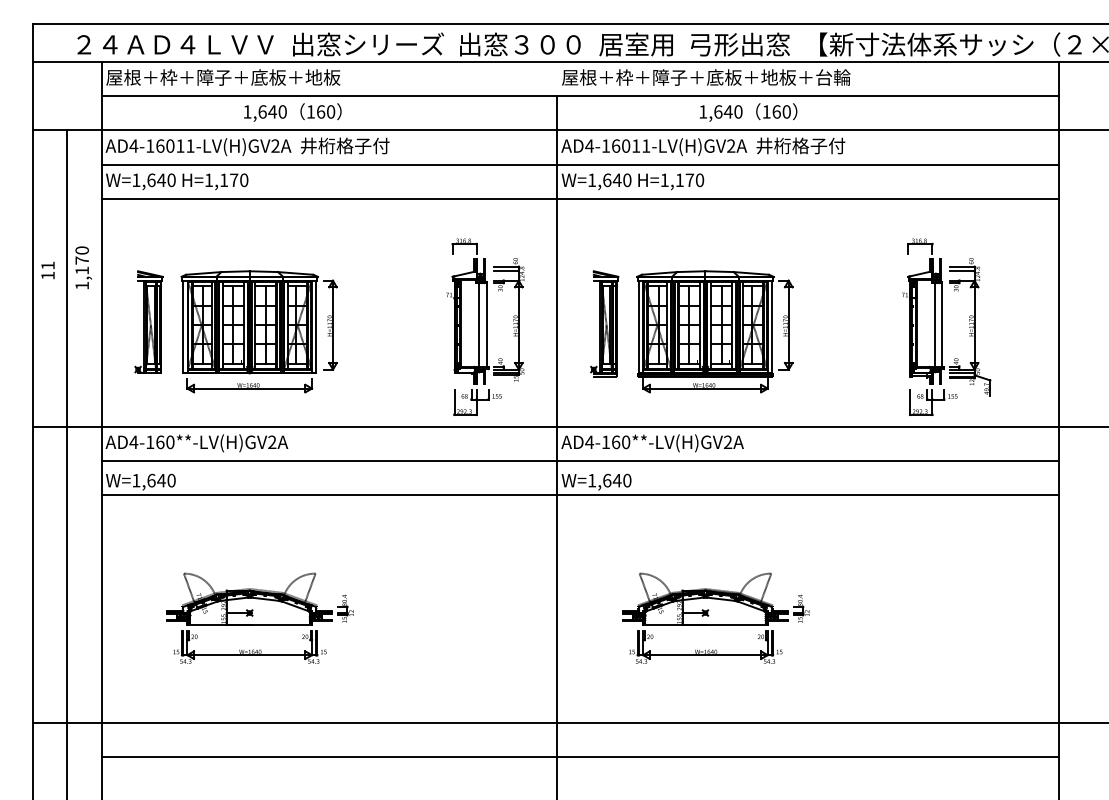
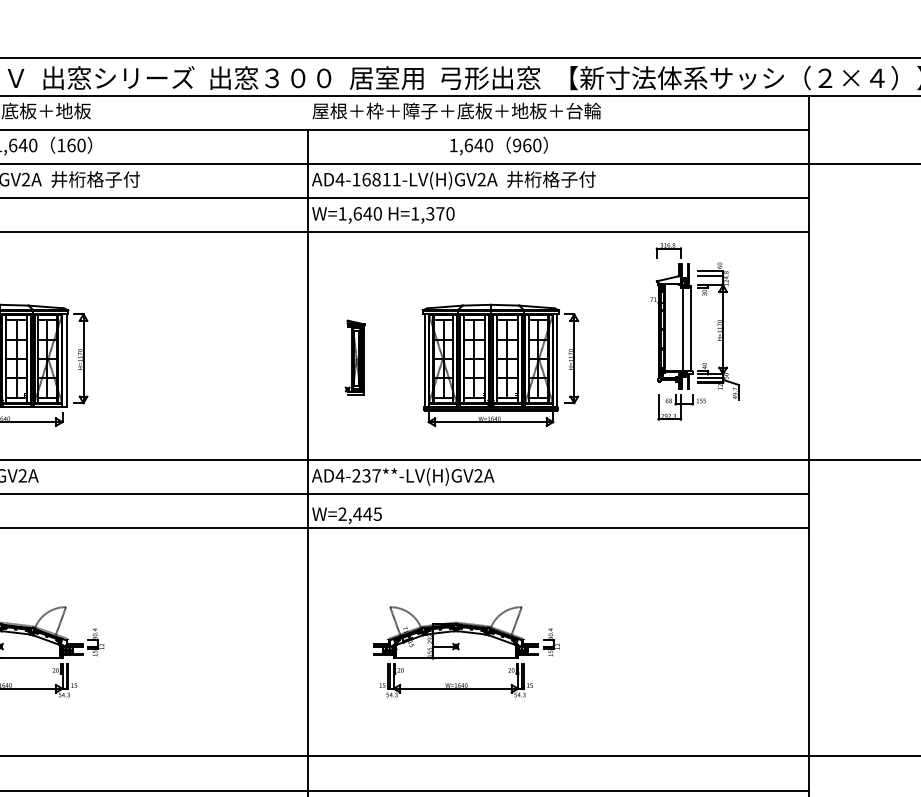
text: (766, 111) -> (517, 145), 160 -> 960
text: (626, 146) -> (377, 180), AD4-16011-LV(H)GV2A -> AD4-16811-LV(H)GV2A
text: (679, 180) -> (430, 214), H=1,170 -> H=1,370
part: (604, 323) -> (355, 357), size x0.7
part: (485, 327) -> (236, 361), removed
part: (946, 327) -> (695, 332), moved
part: (714, 331) -> (500, 365), moved
text: (615, 442) -> (366, 476), AD4-160**-LV(H)GV2A -> AD4-237**-LV(H)GV2A
text: (609, 480) -> (360, 514), W=1,640 -> W=2,445

